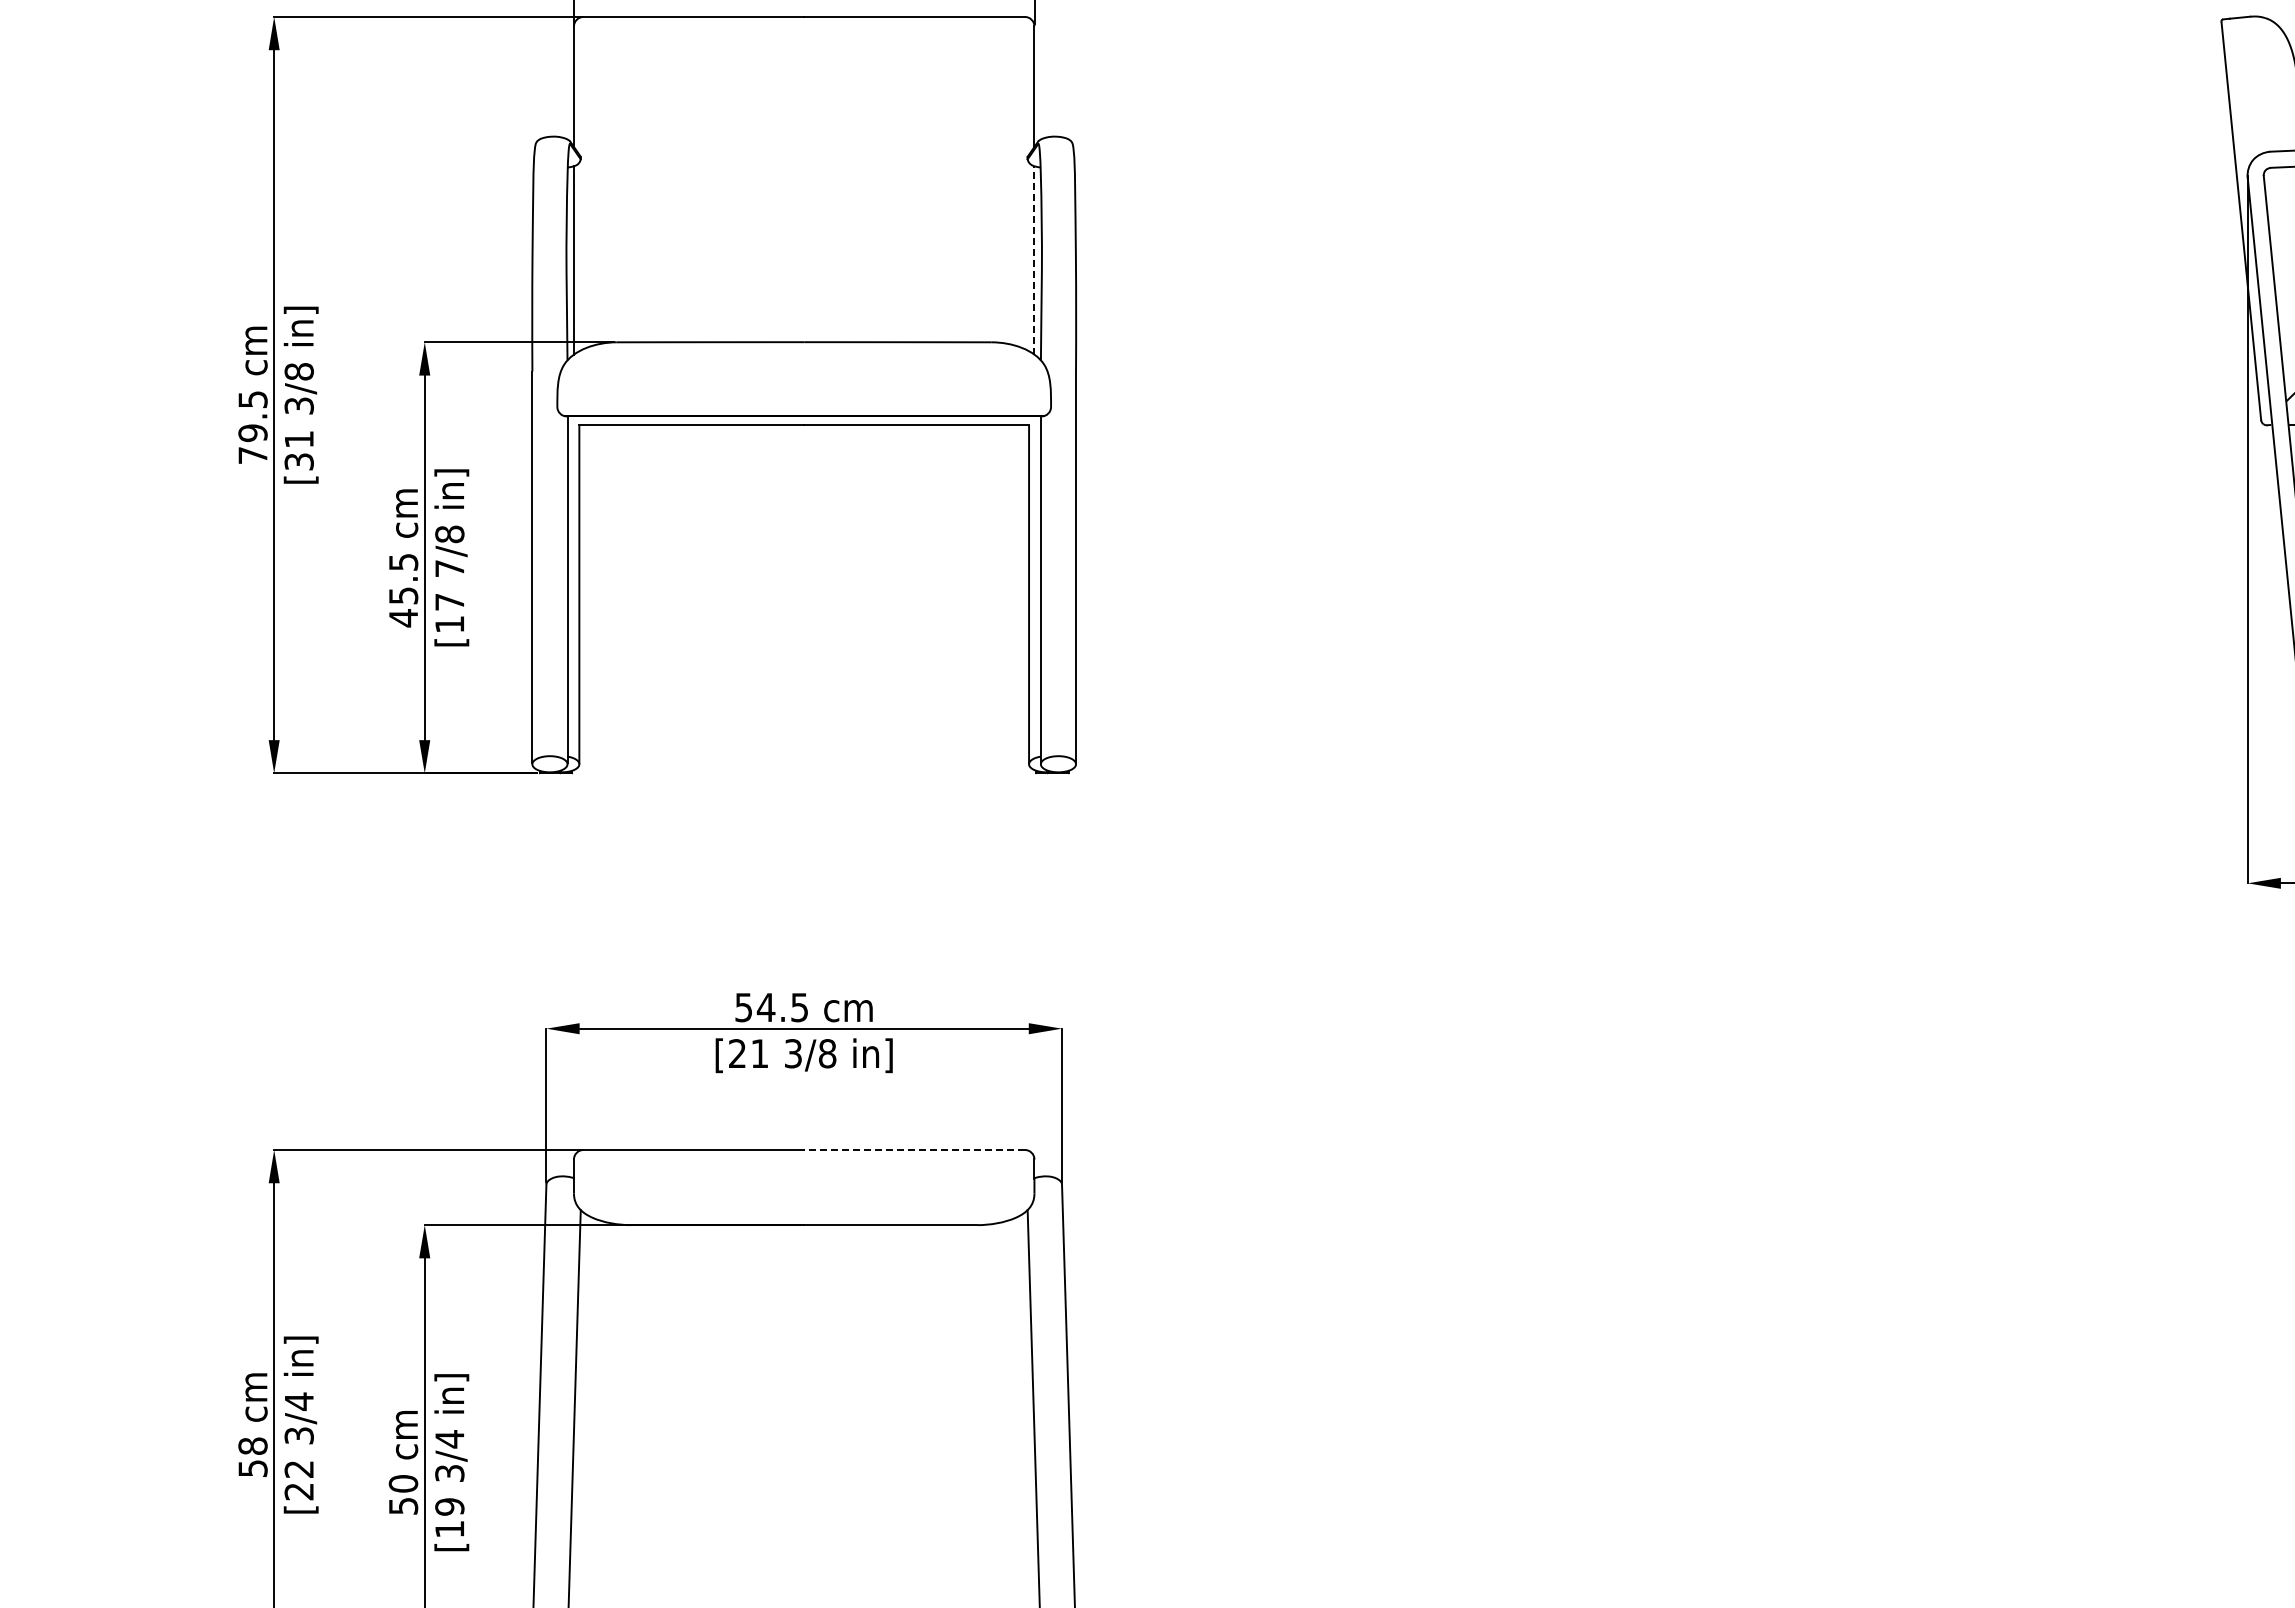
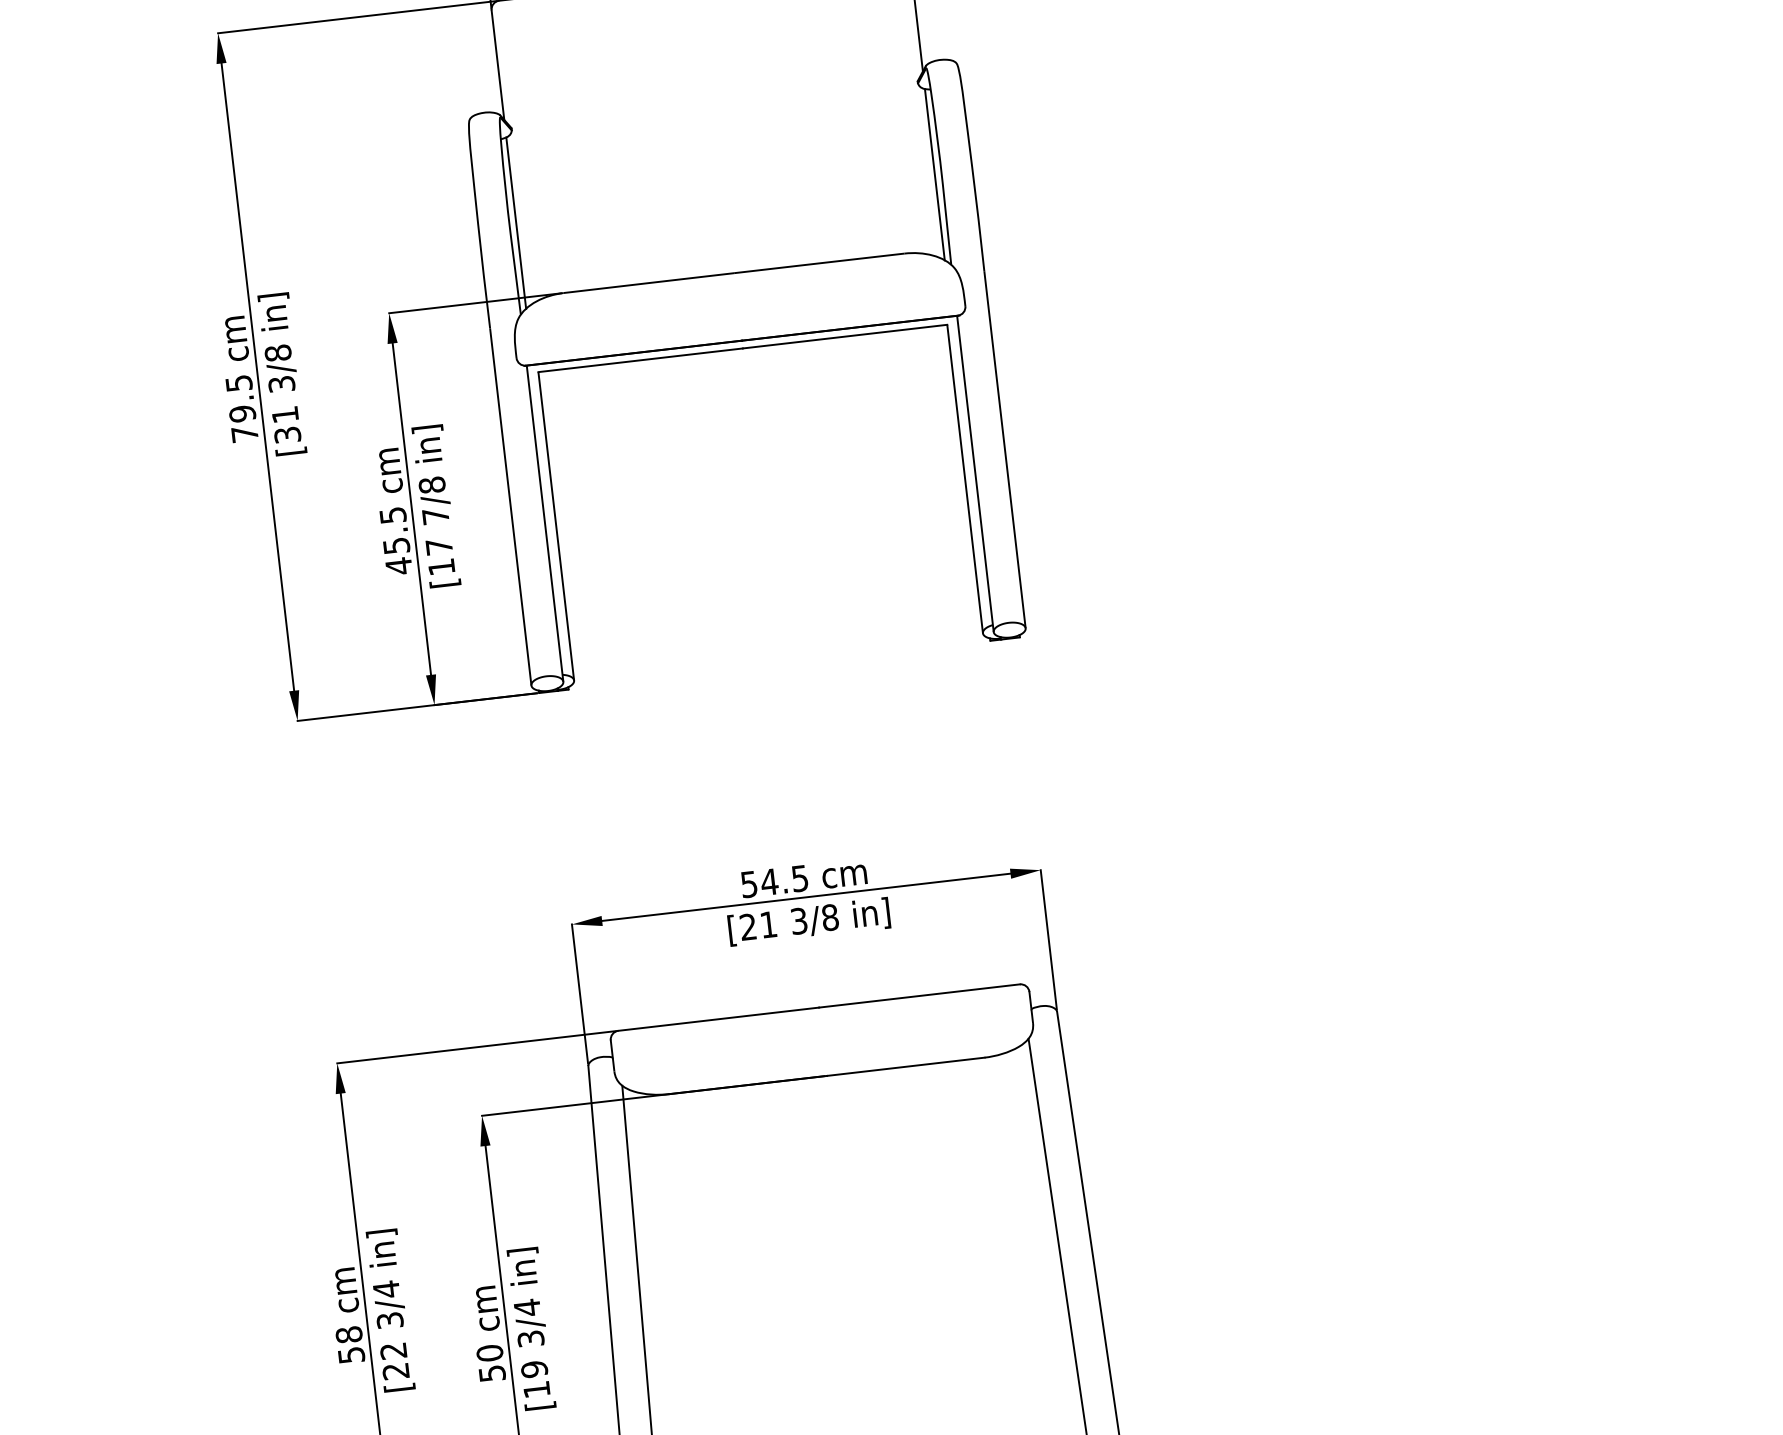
line: (1034, 260) -> (934, 174), dashed -> solid
line: (914, 1150) -> (919, 996), dashed -> solid

